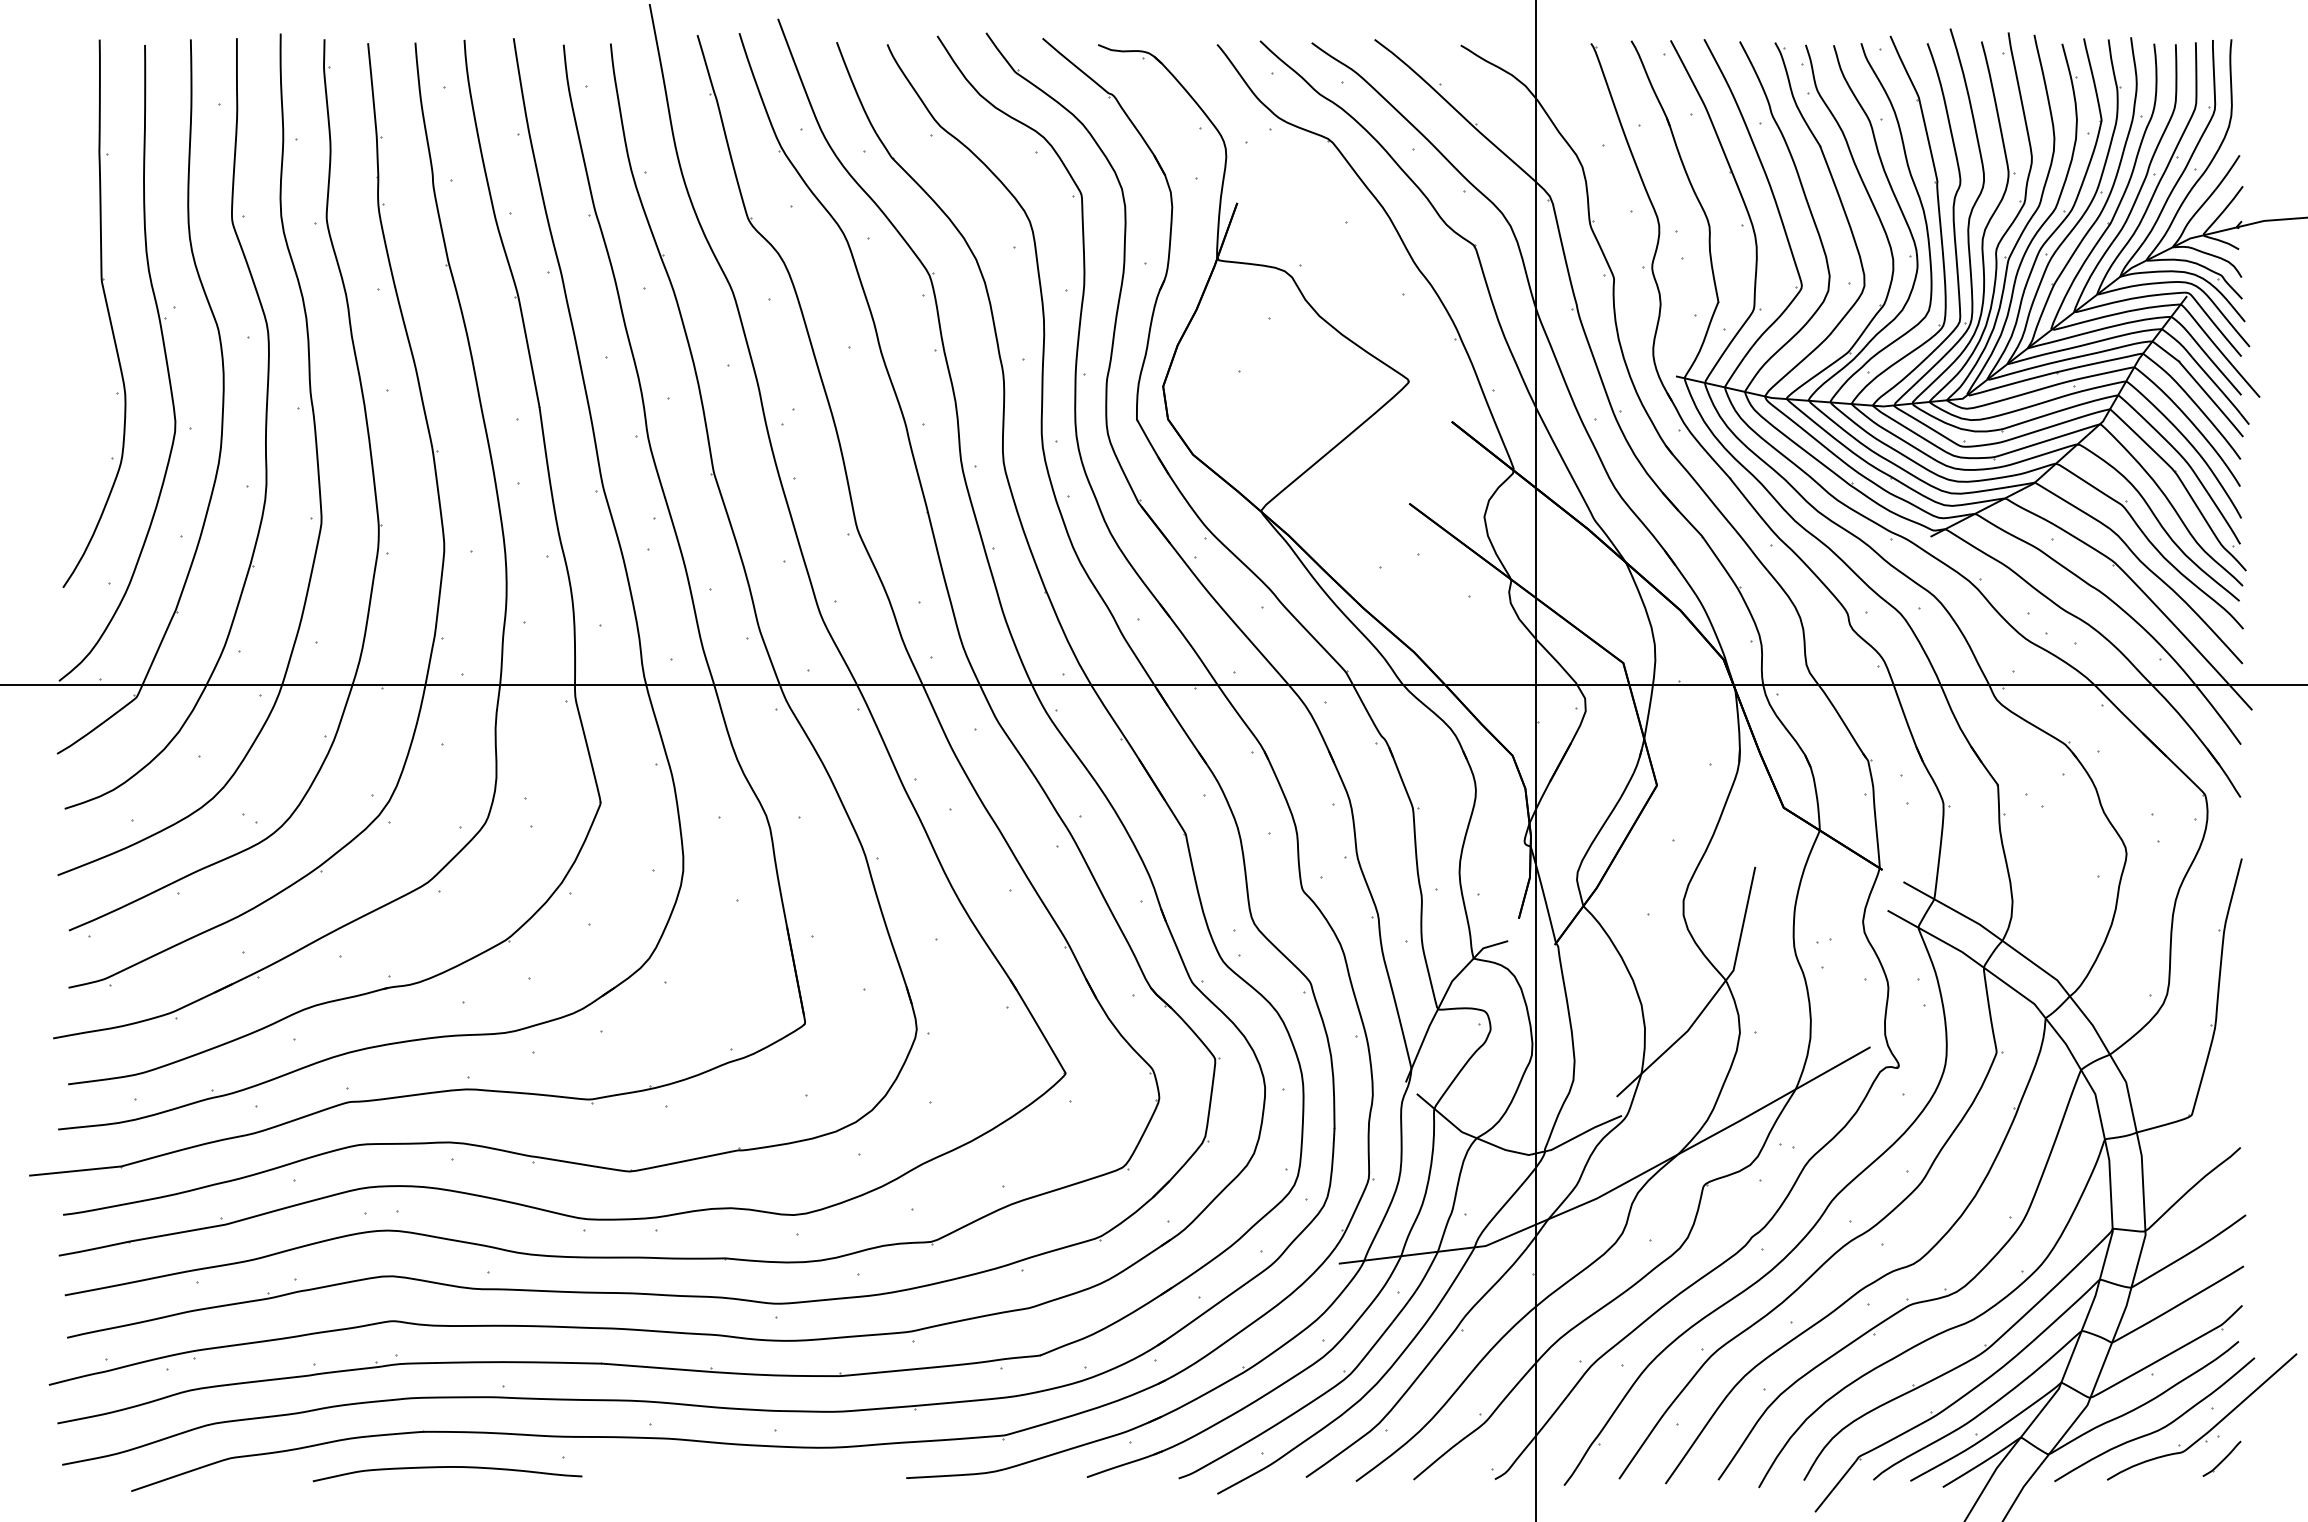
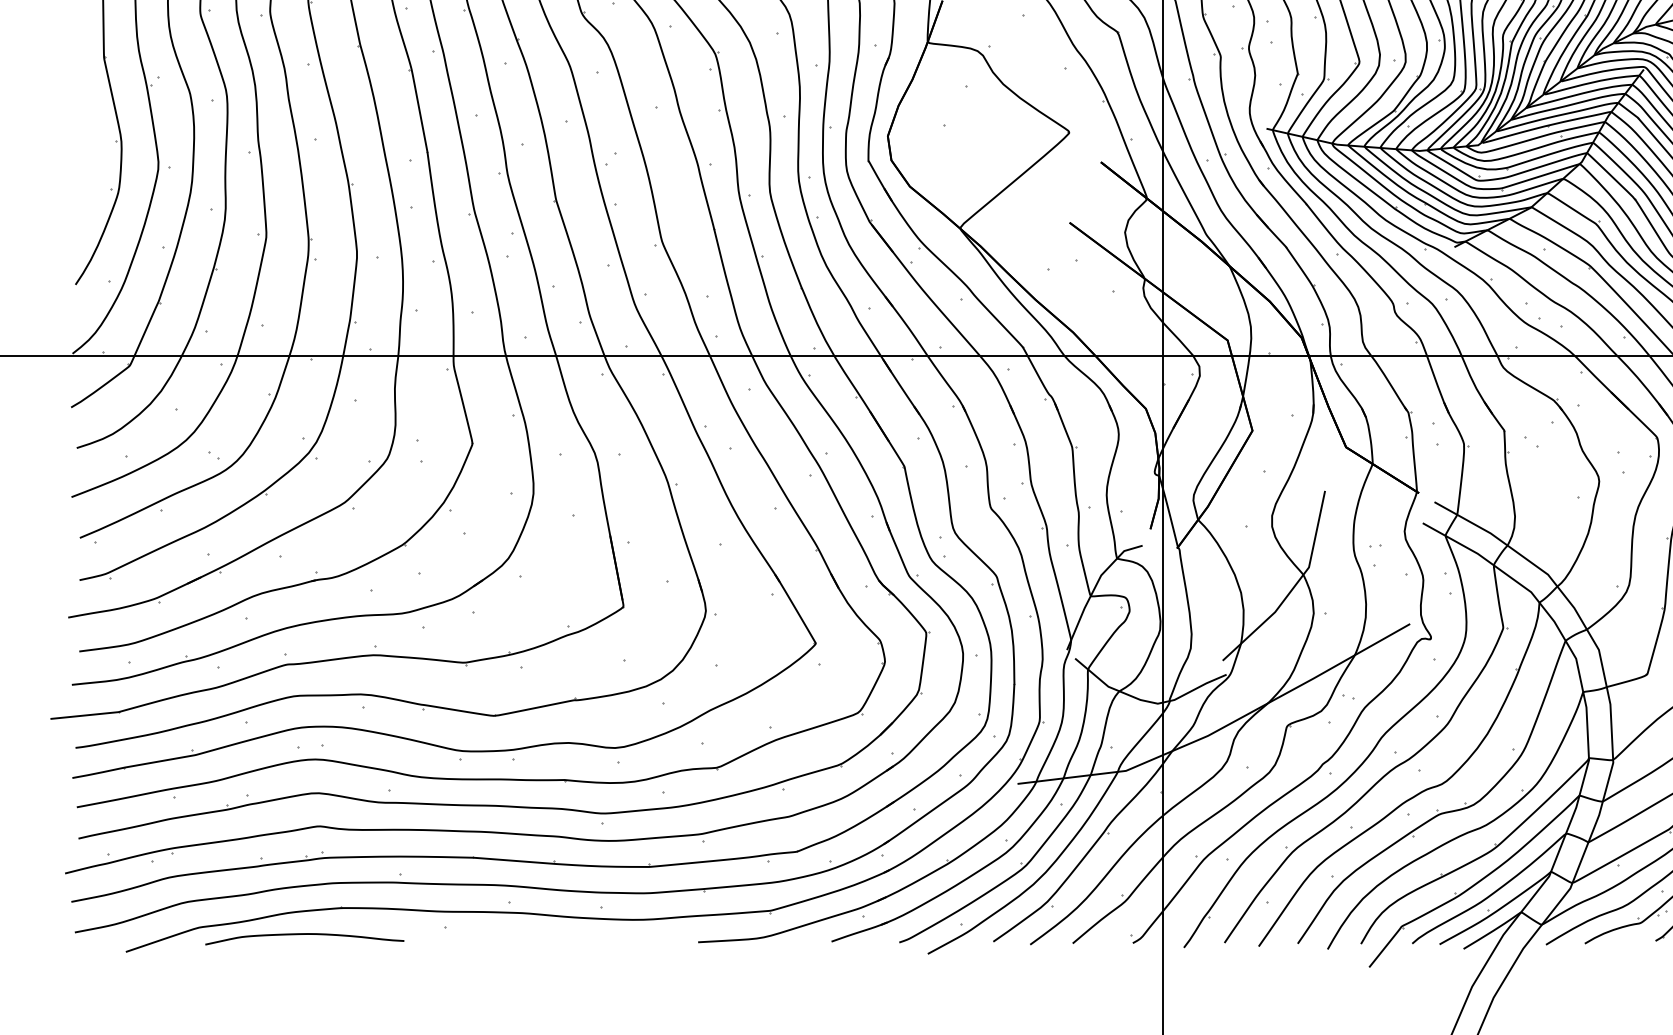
curve: (447, 1467) -> (304, 934), moved

